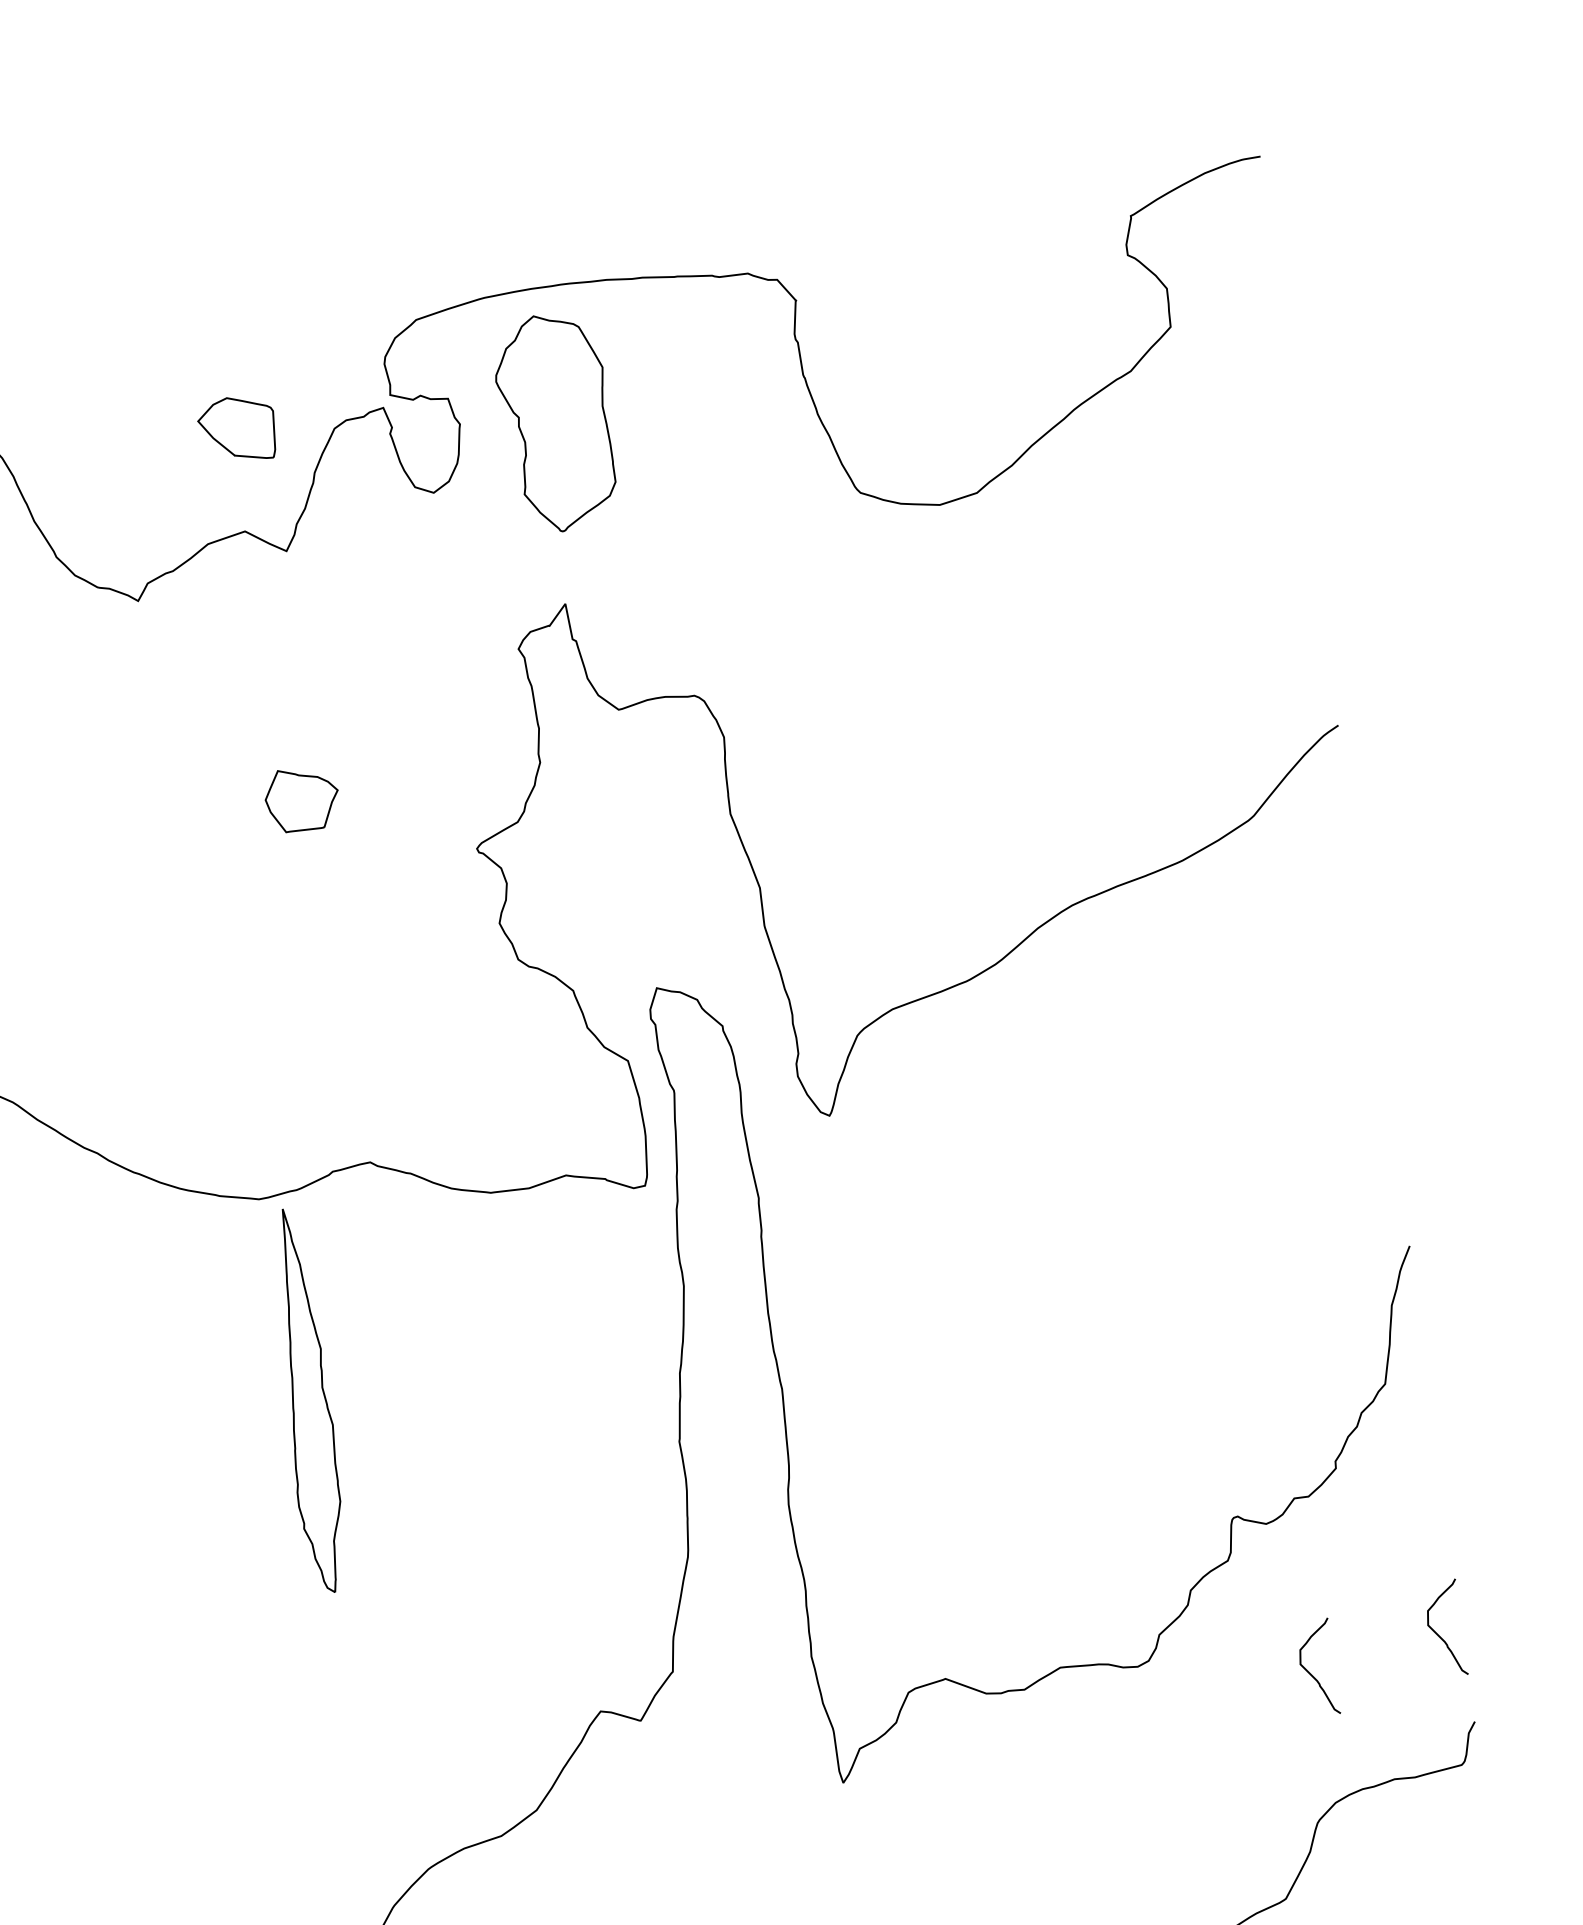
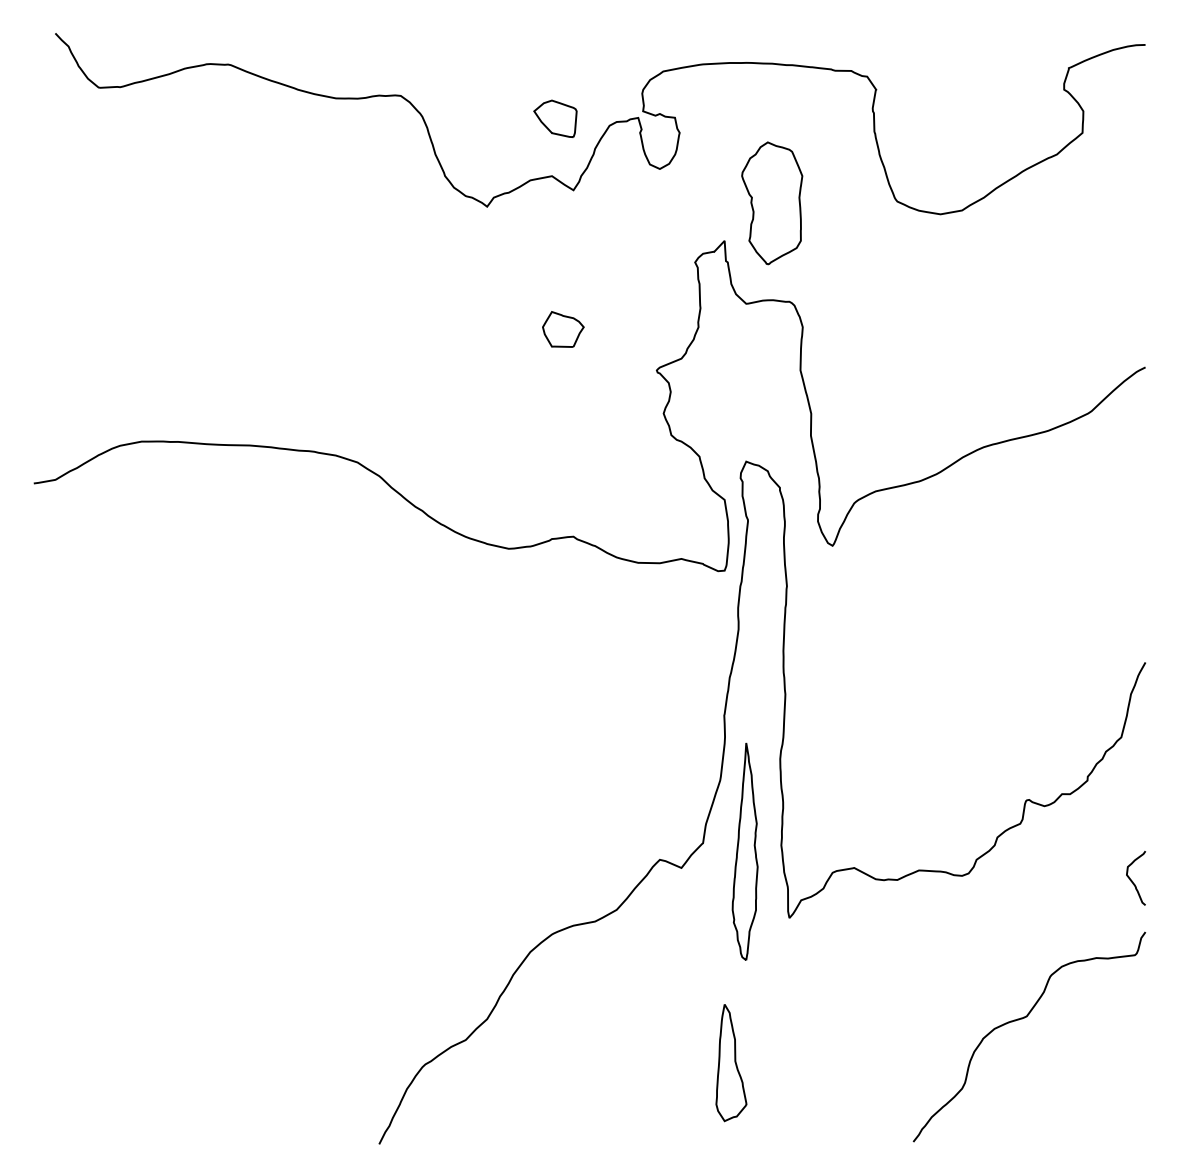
part: (556, 422) -> (772, 203), moved
part: (305, 1400) -> (744, 851), moved
curve: (1313, 1674) -> (1059, 893), removed

